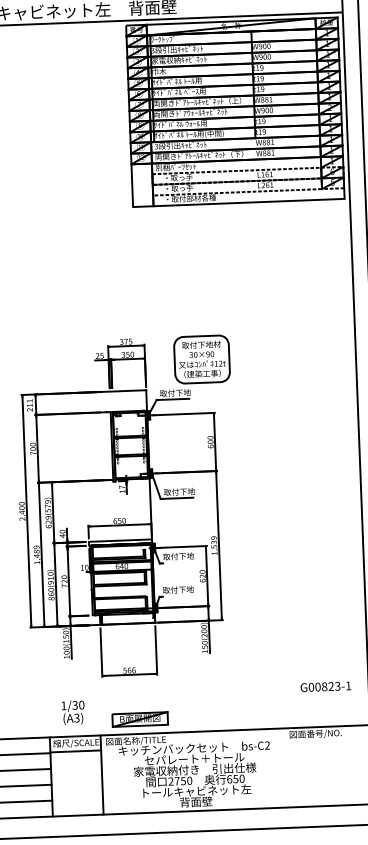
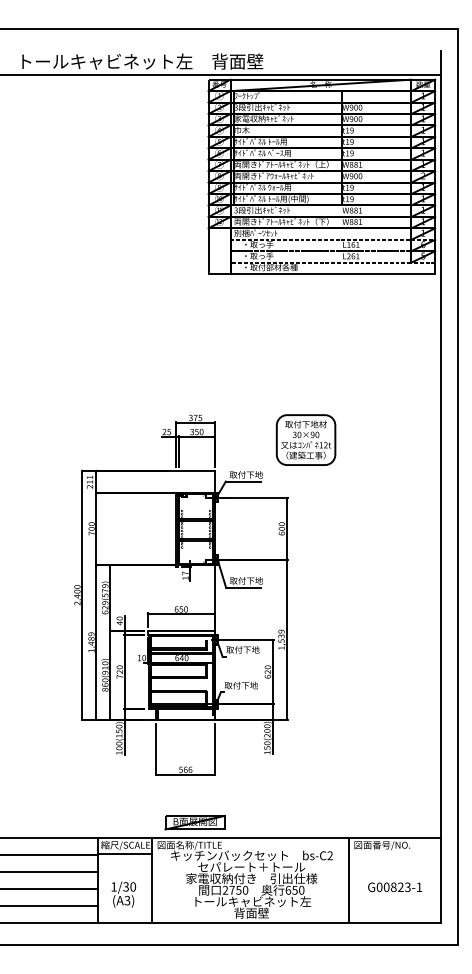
part: (201, 358) -> (305, 439), moved
text: (326, 686) -> (395, 887), moved
text: (72, 712) -> (123, 894), moved
line: (286, 767) -> (349, 880), added

